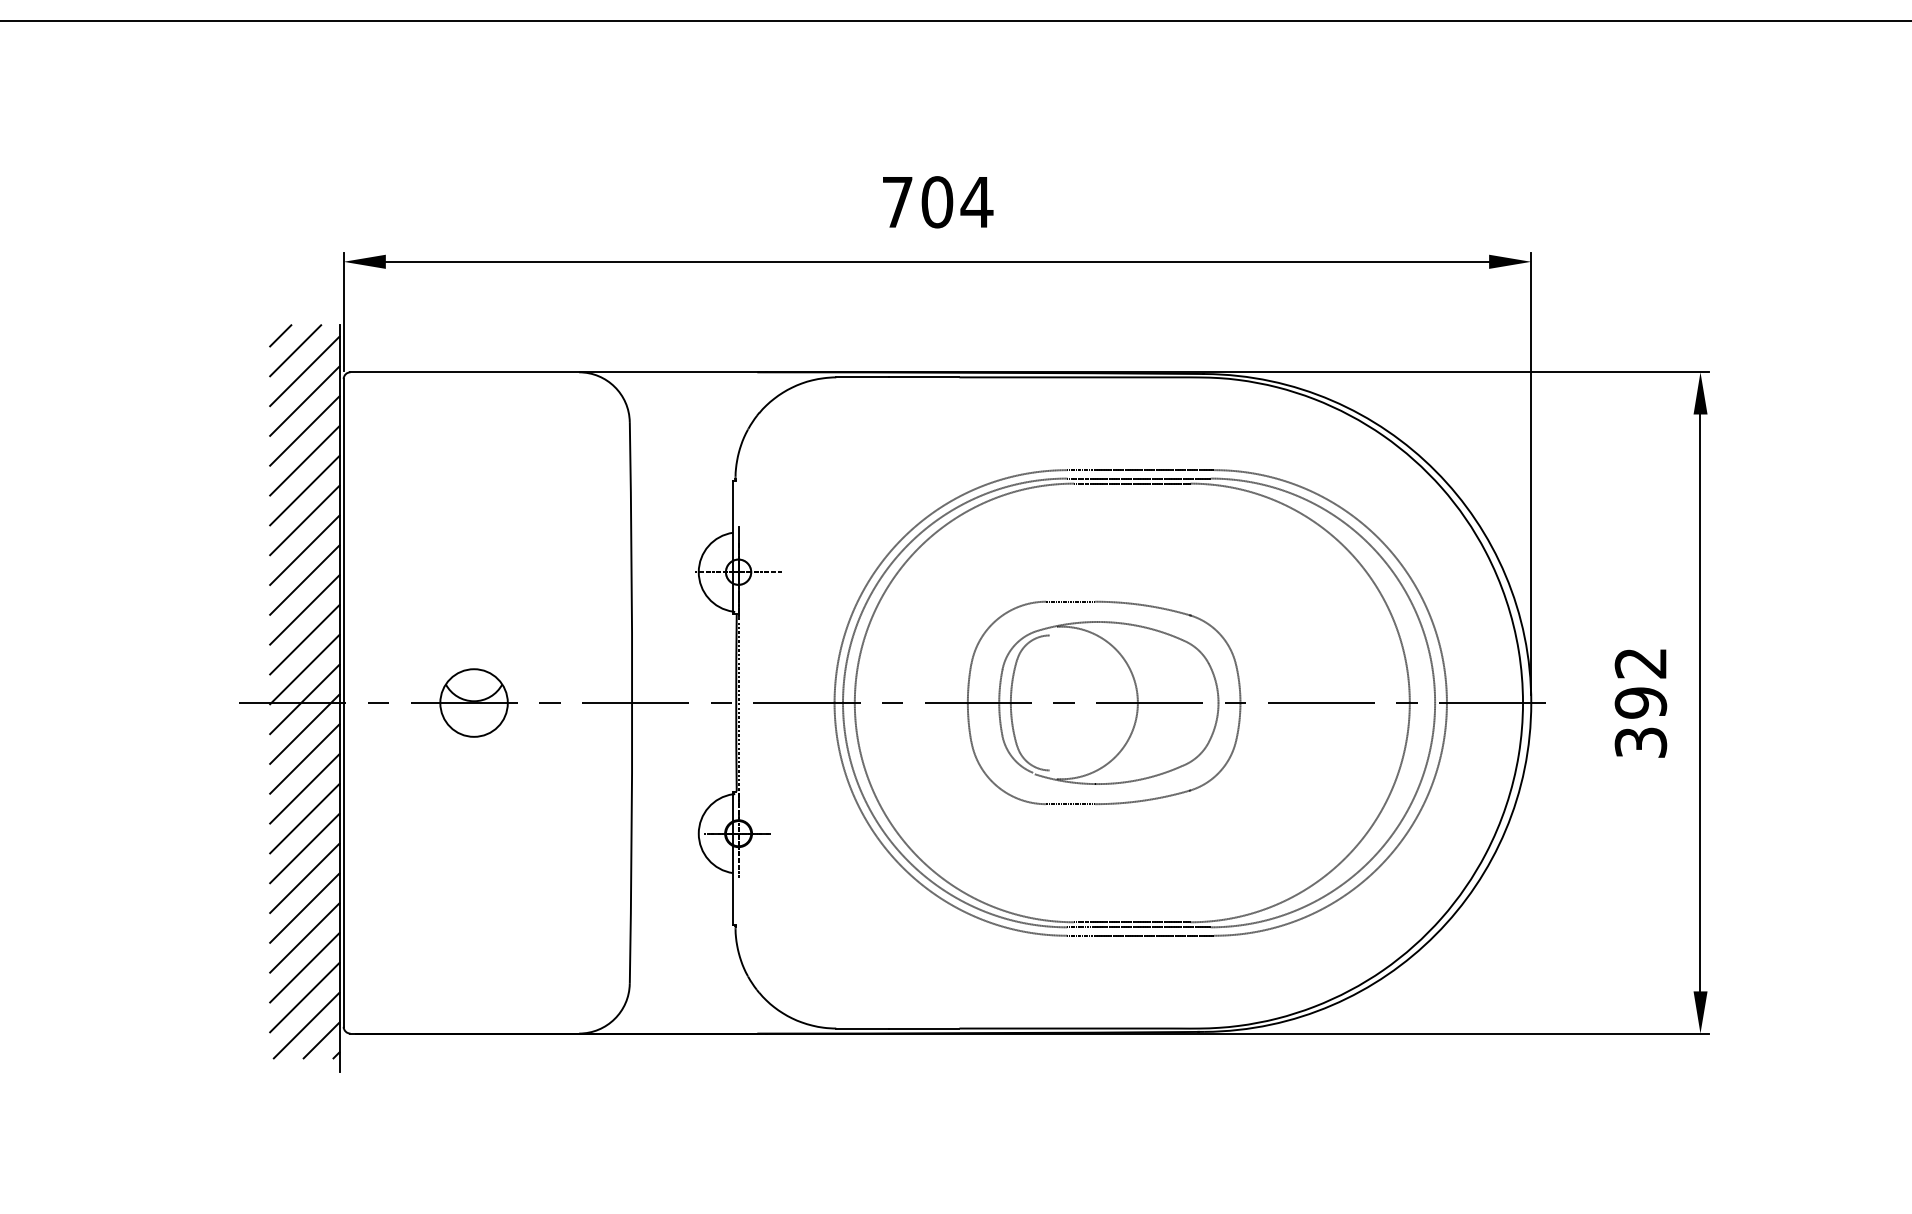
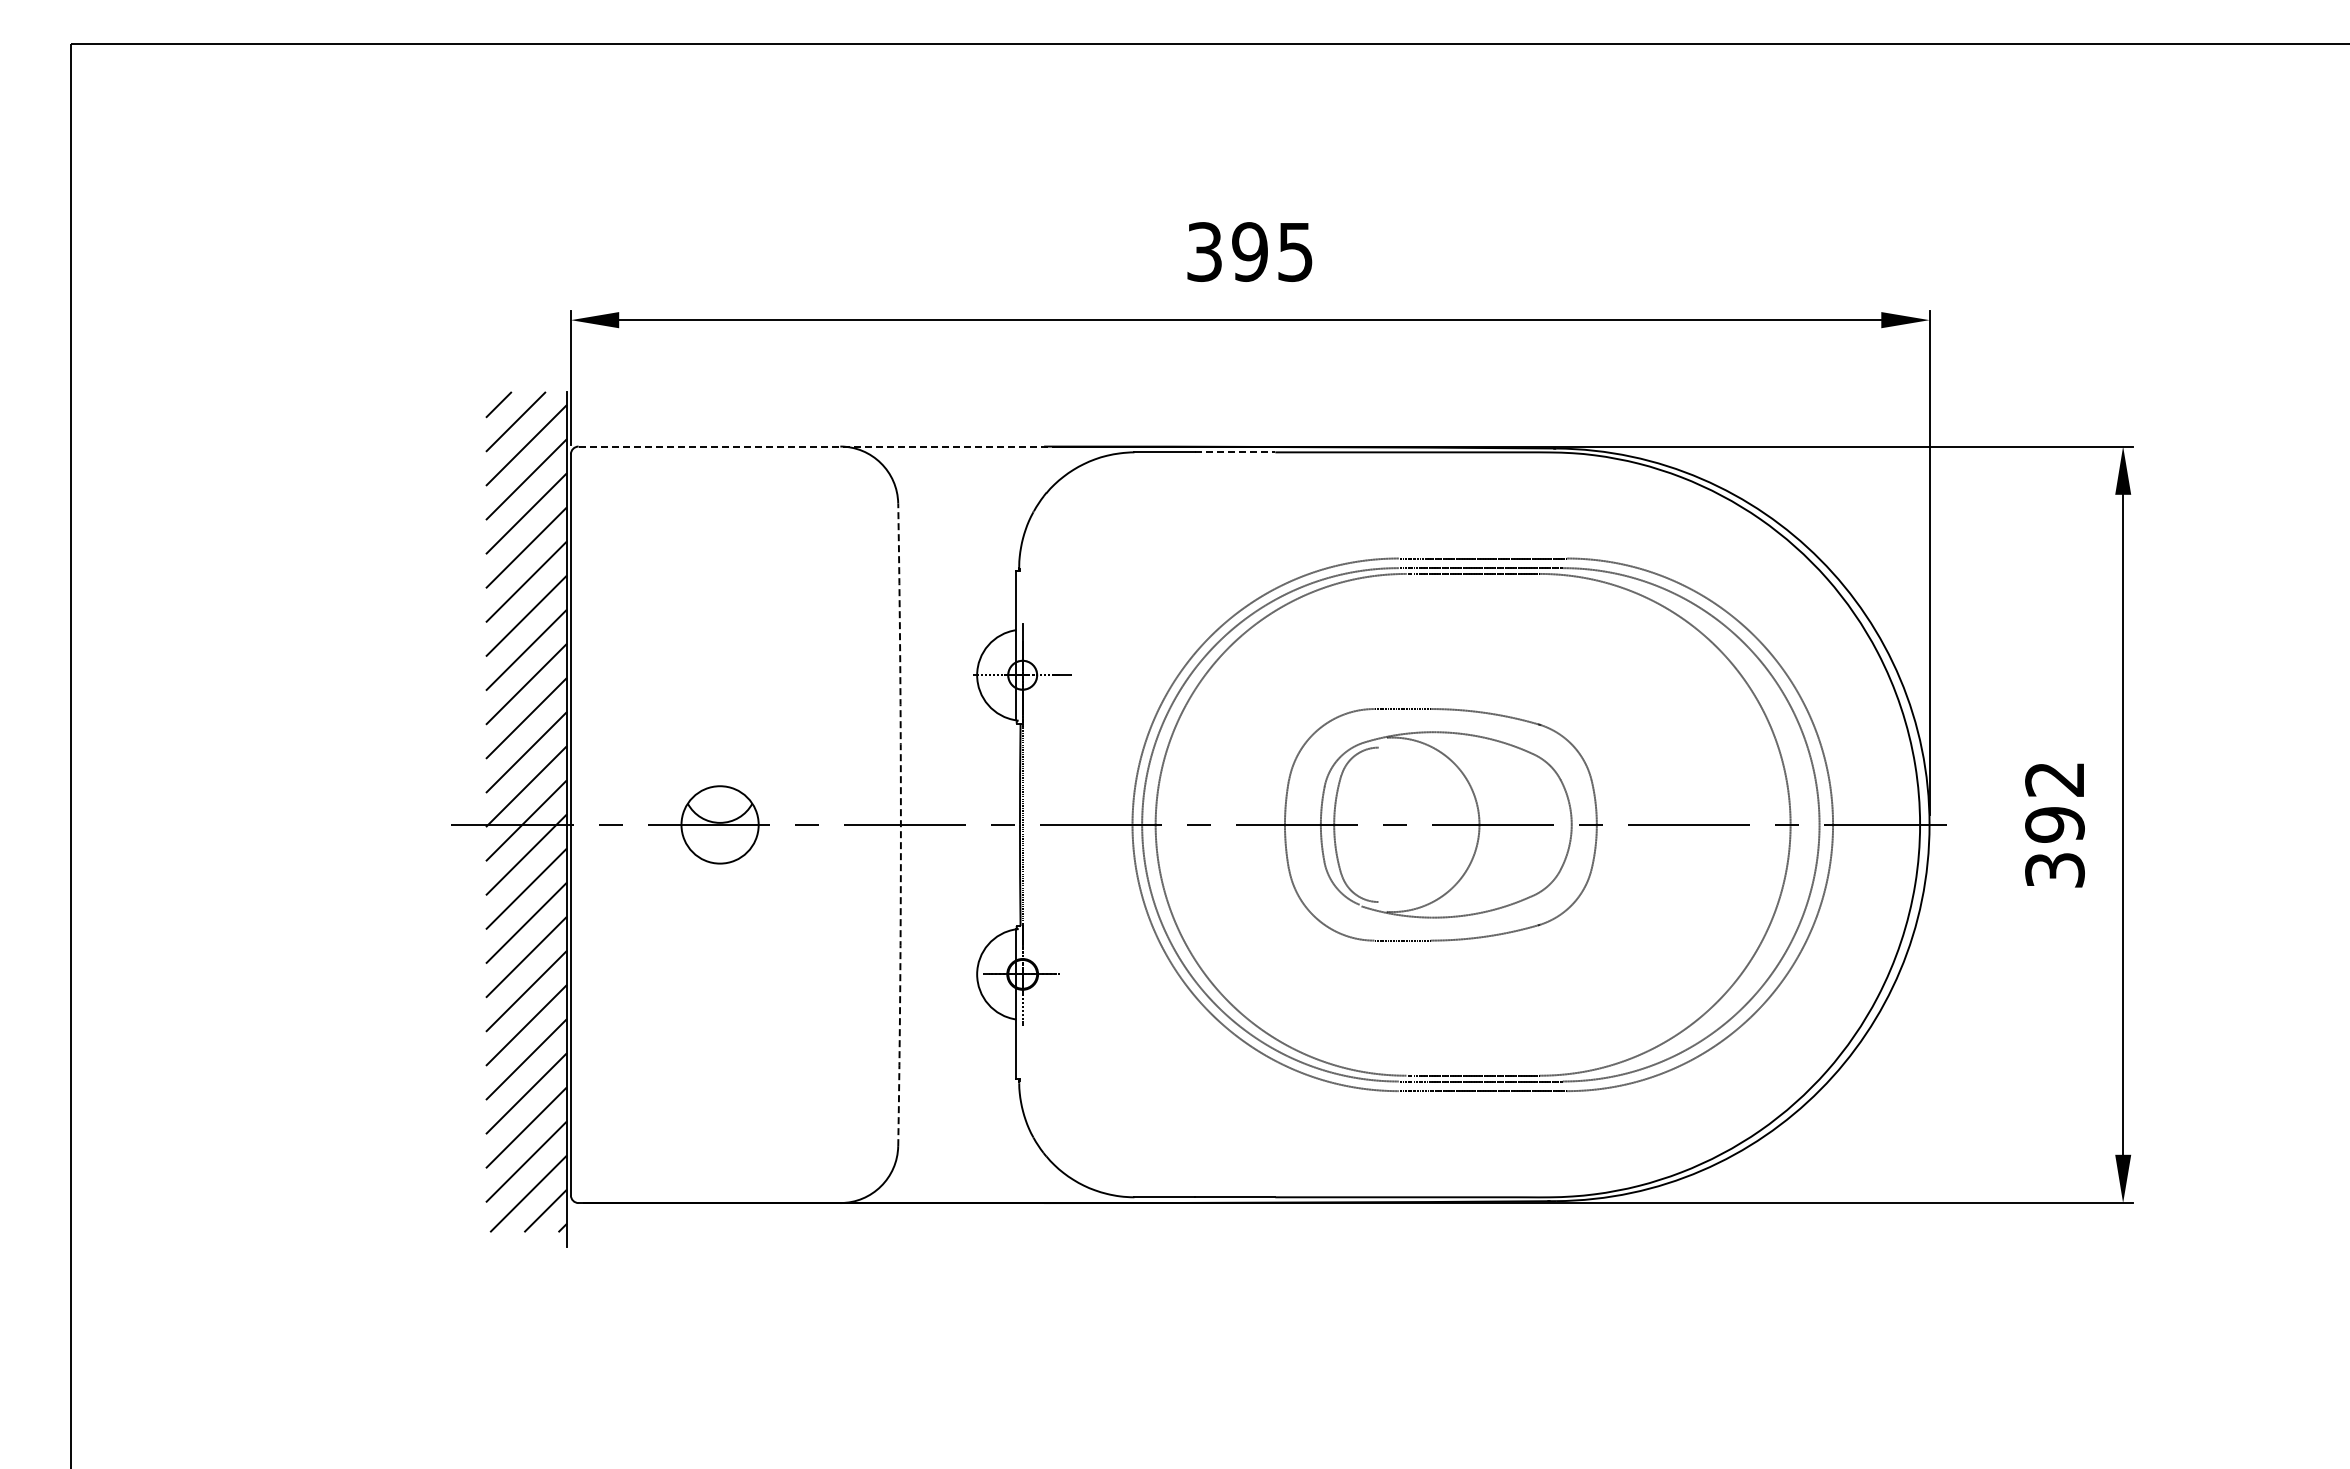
text: (937, 202) -> (1250, 252), 704 -> 395
line: (559, 372) -> (817, 446), solid -> dashed
line: (924, 377) -> (1235, 452), solid -> dashed
arc: (631, 702) -> (900, 824), solid -> dashed

